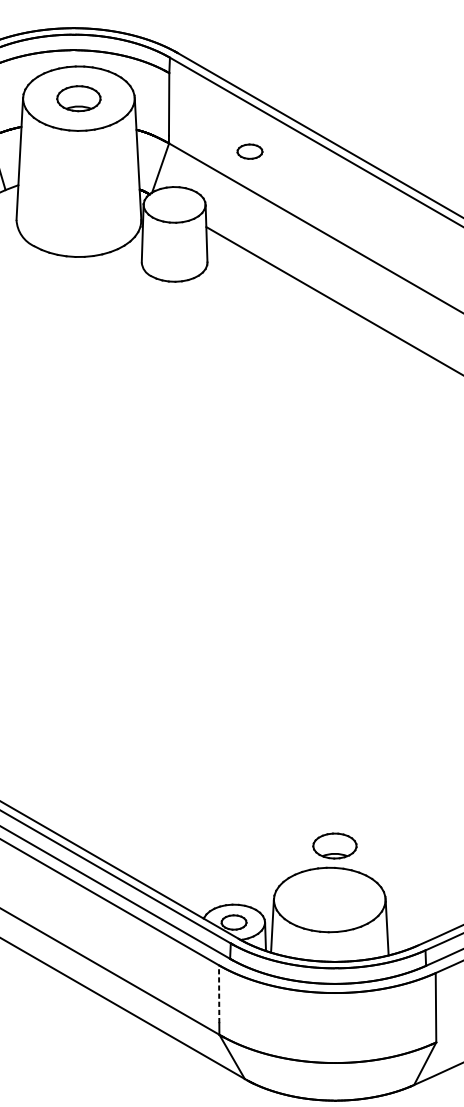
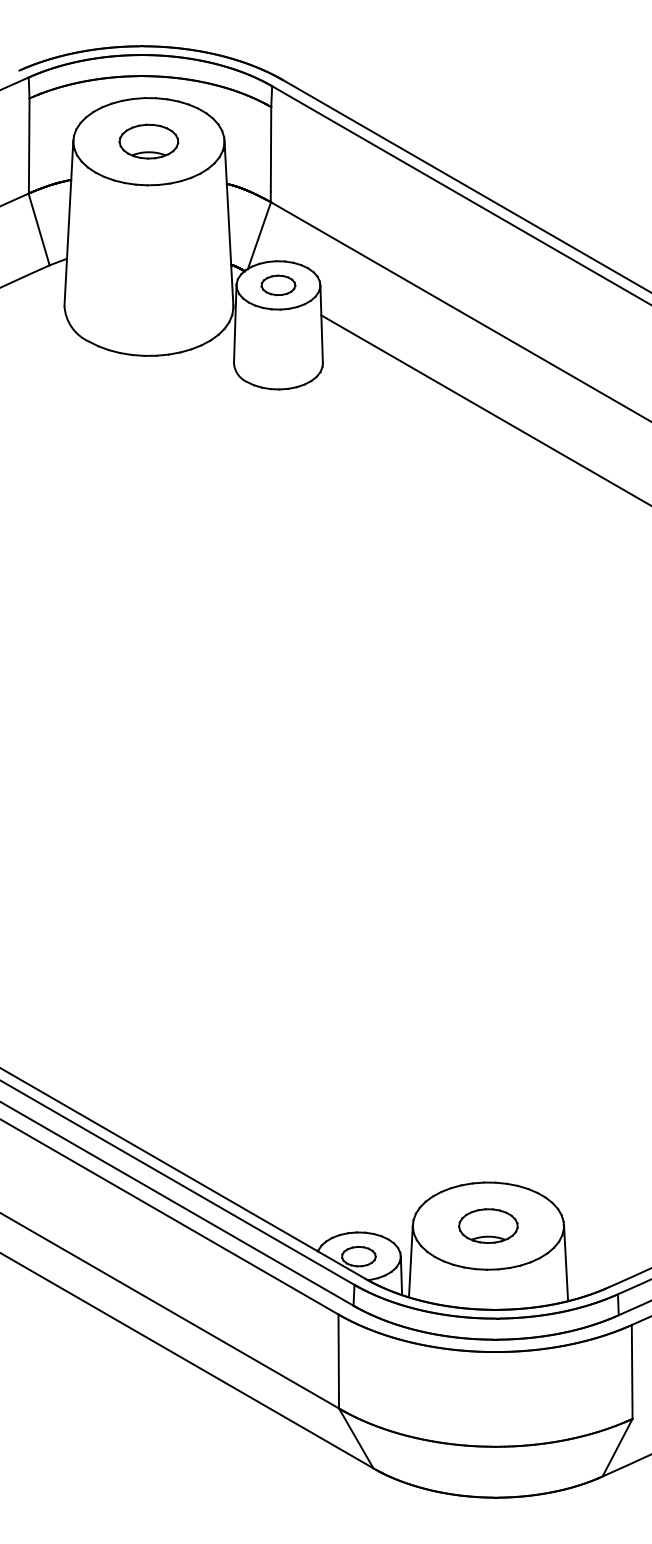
part: (250, 151) -> (278, 285), moved
part: (335, 845) -> (488, 1225), moved
line: (219, 994) -> (338, 1353), dashed -> solid

